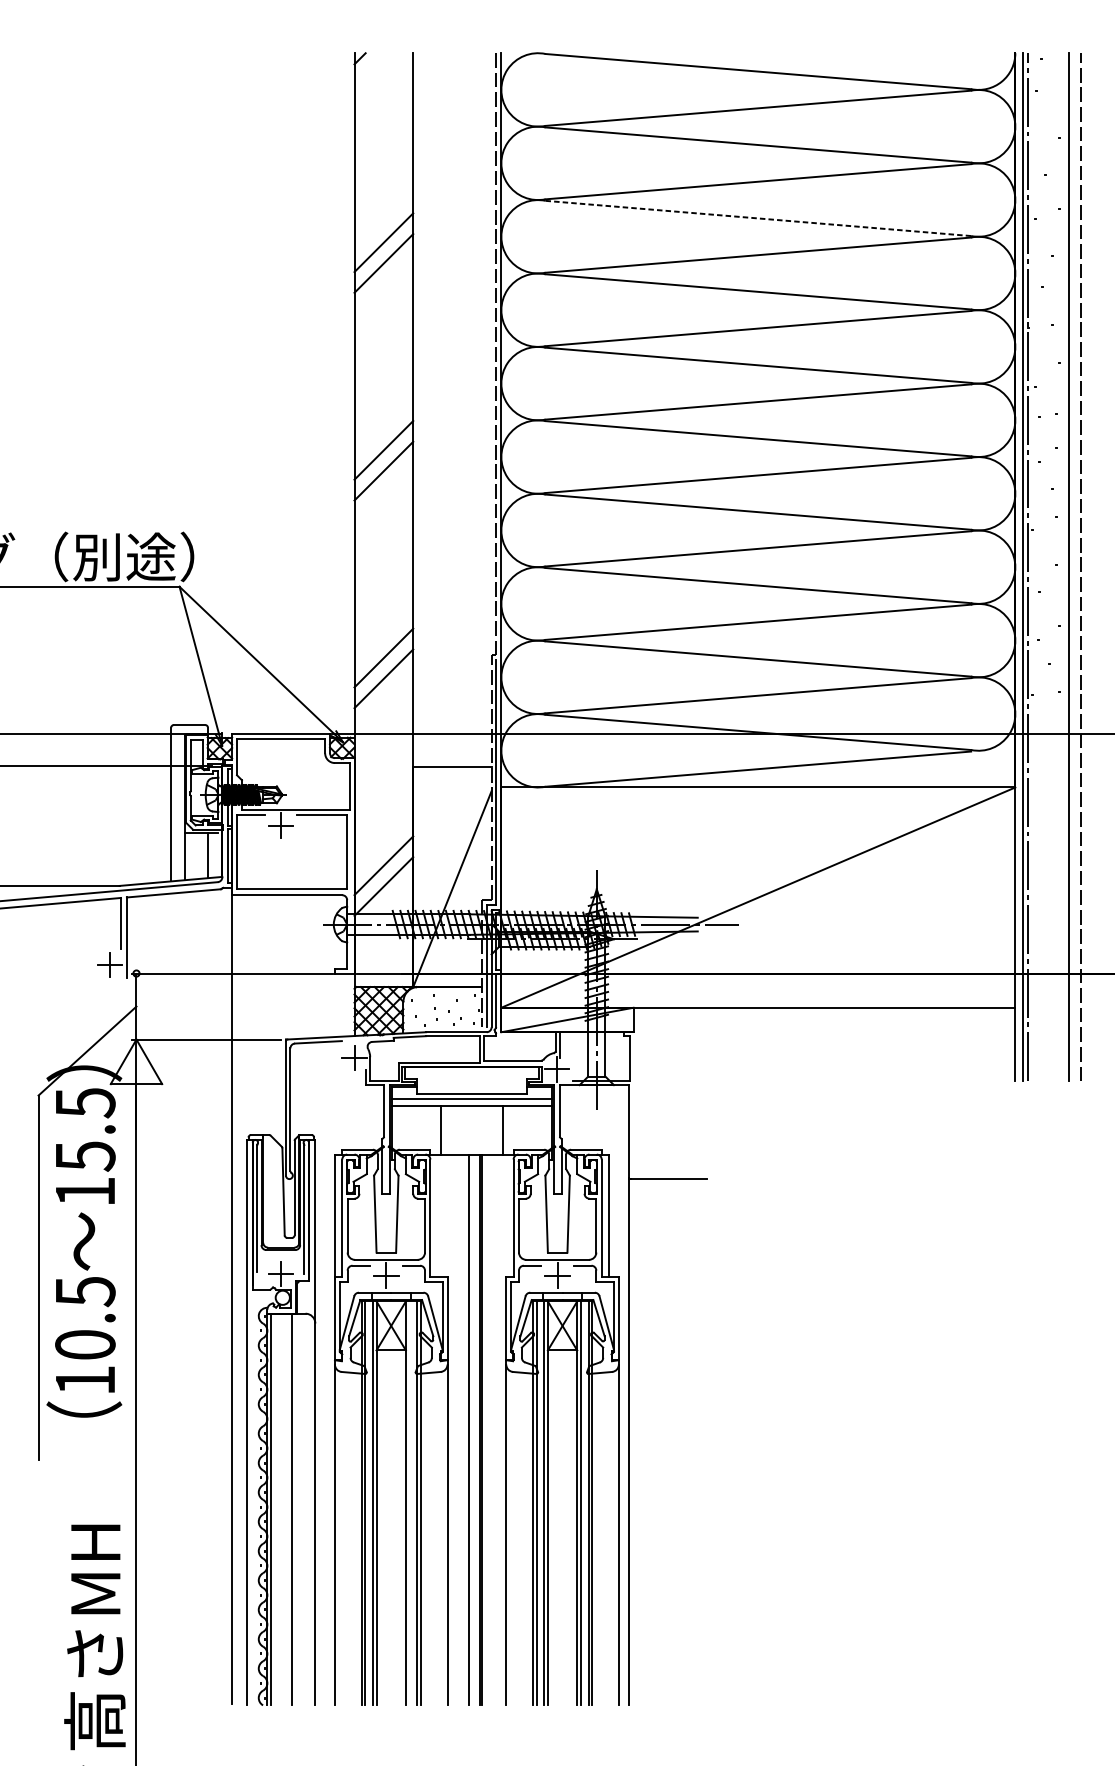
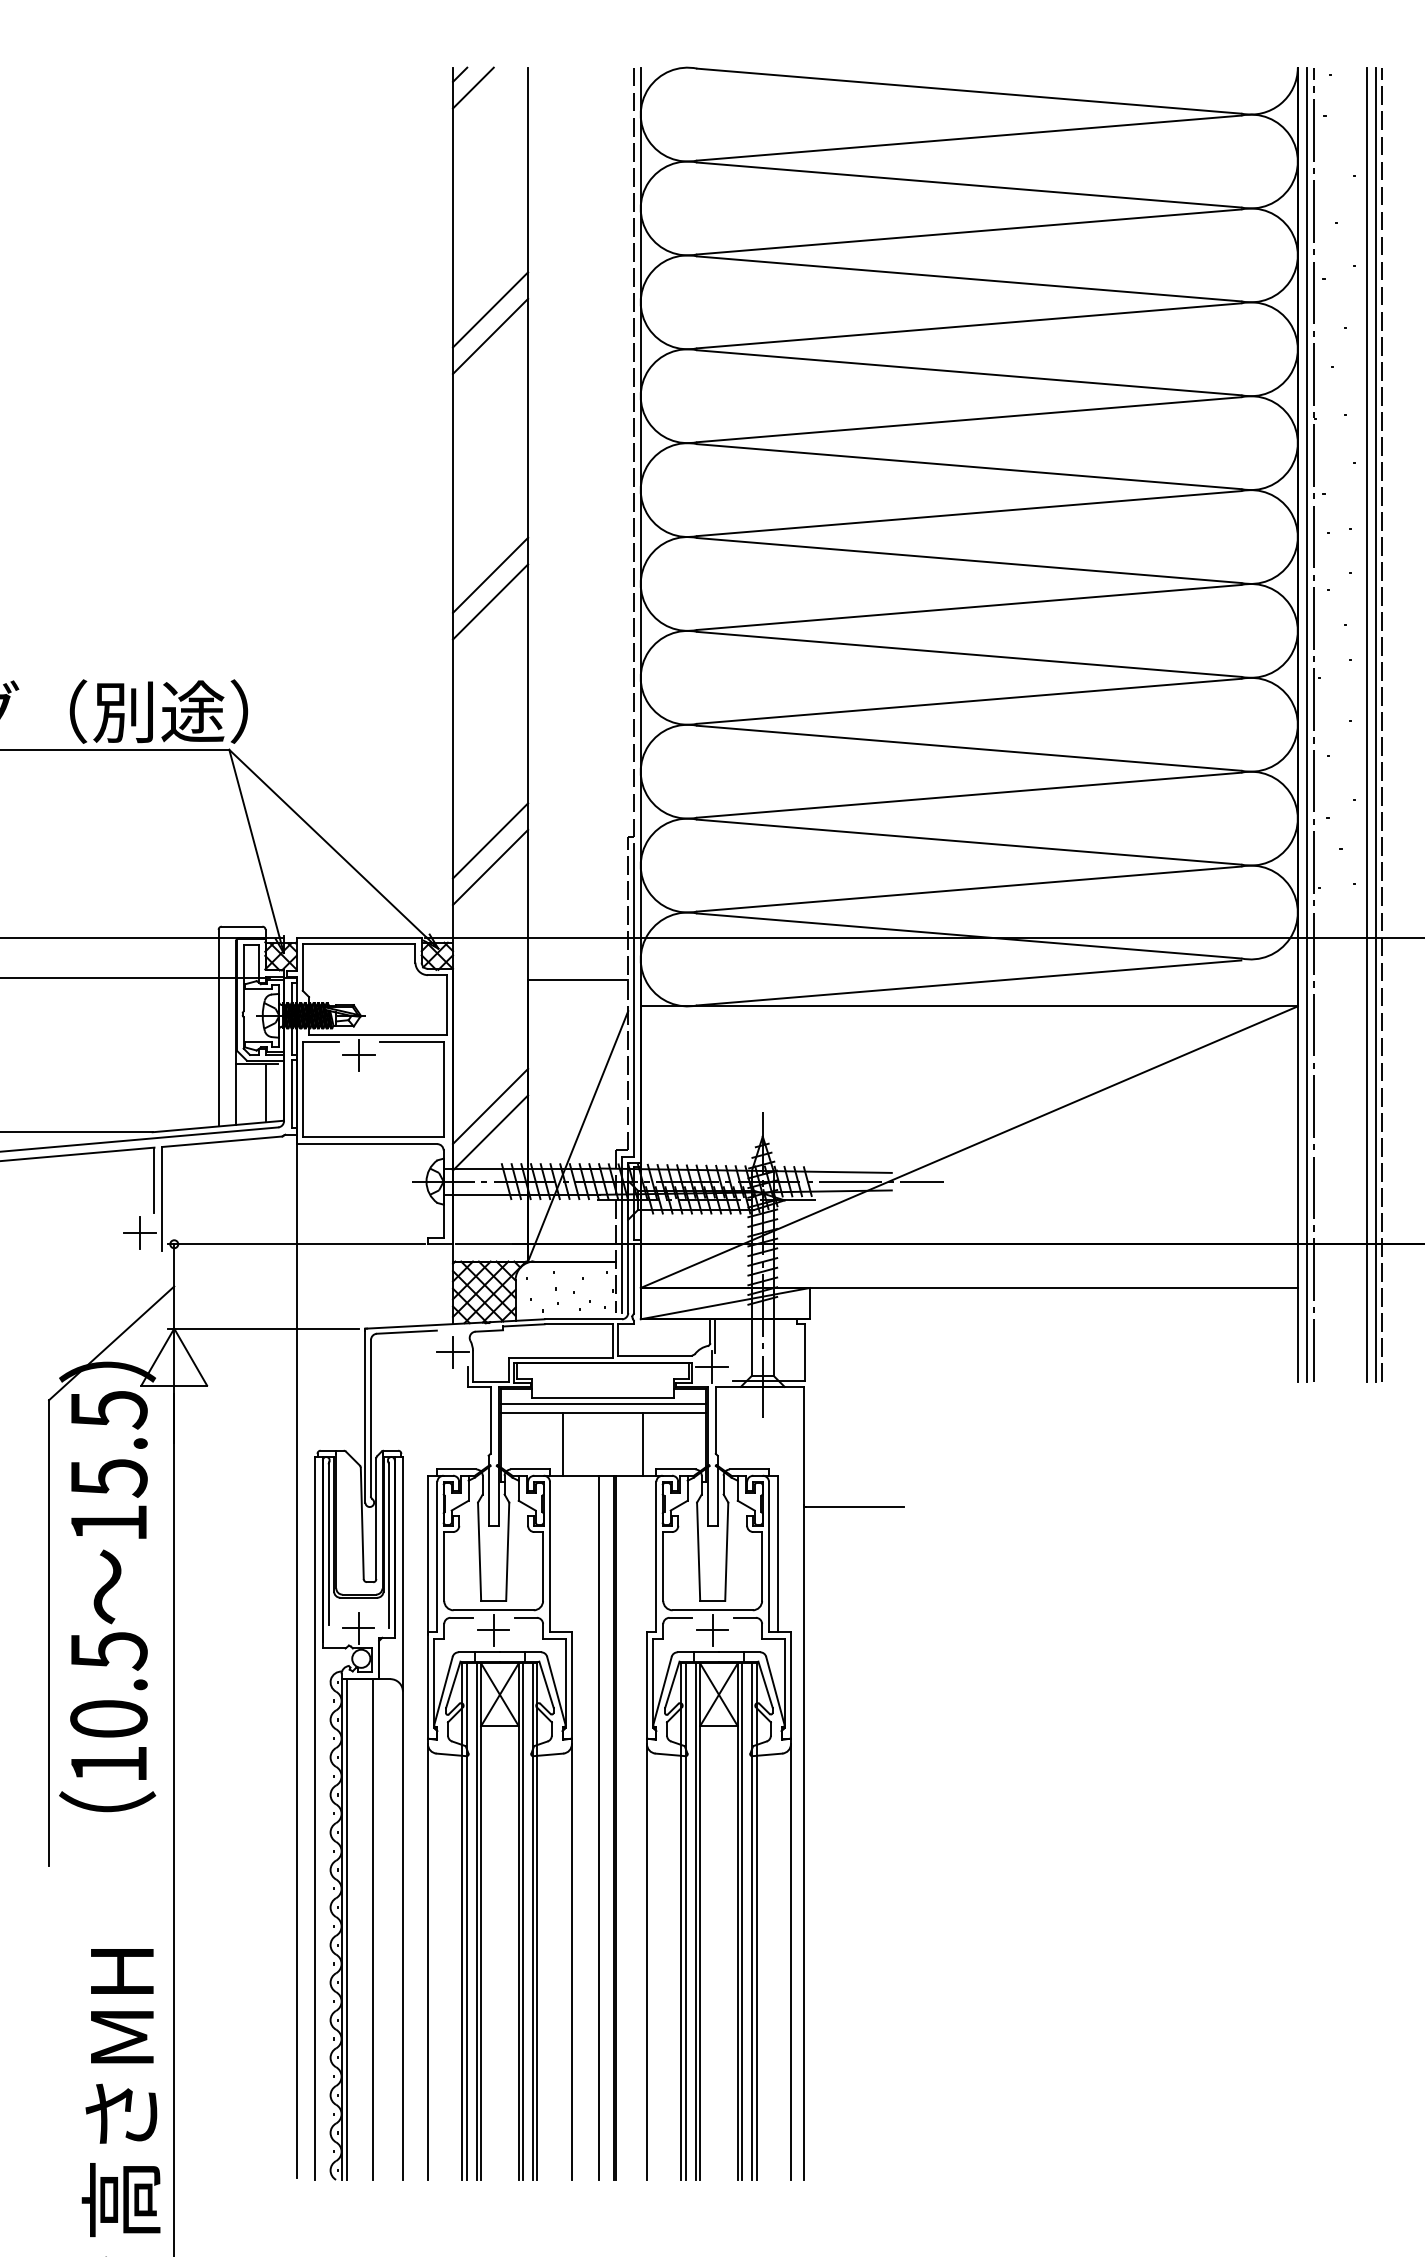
line: (370, 68) -> (473, 87), added
line: (758, 218) -> (969, 278), dashed -> solid
line: (1076, 566) -> (1376, 724), added
line: (409, 1503) -> (523, 1921), added

